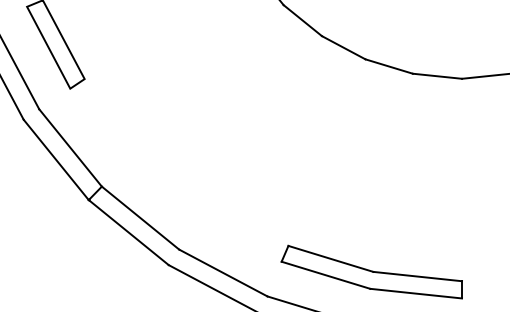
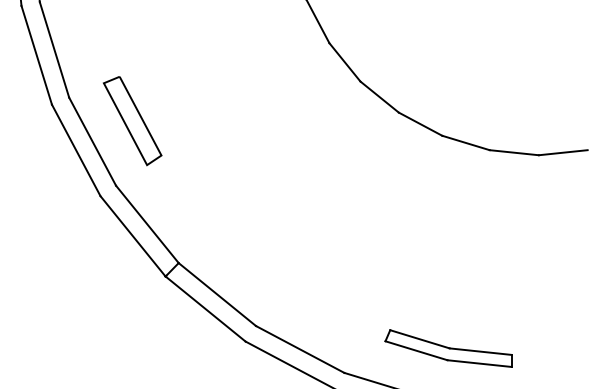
part: (371, 272) -> (448, 348), size x0.7

